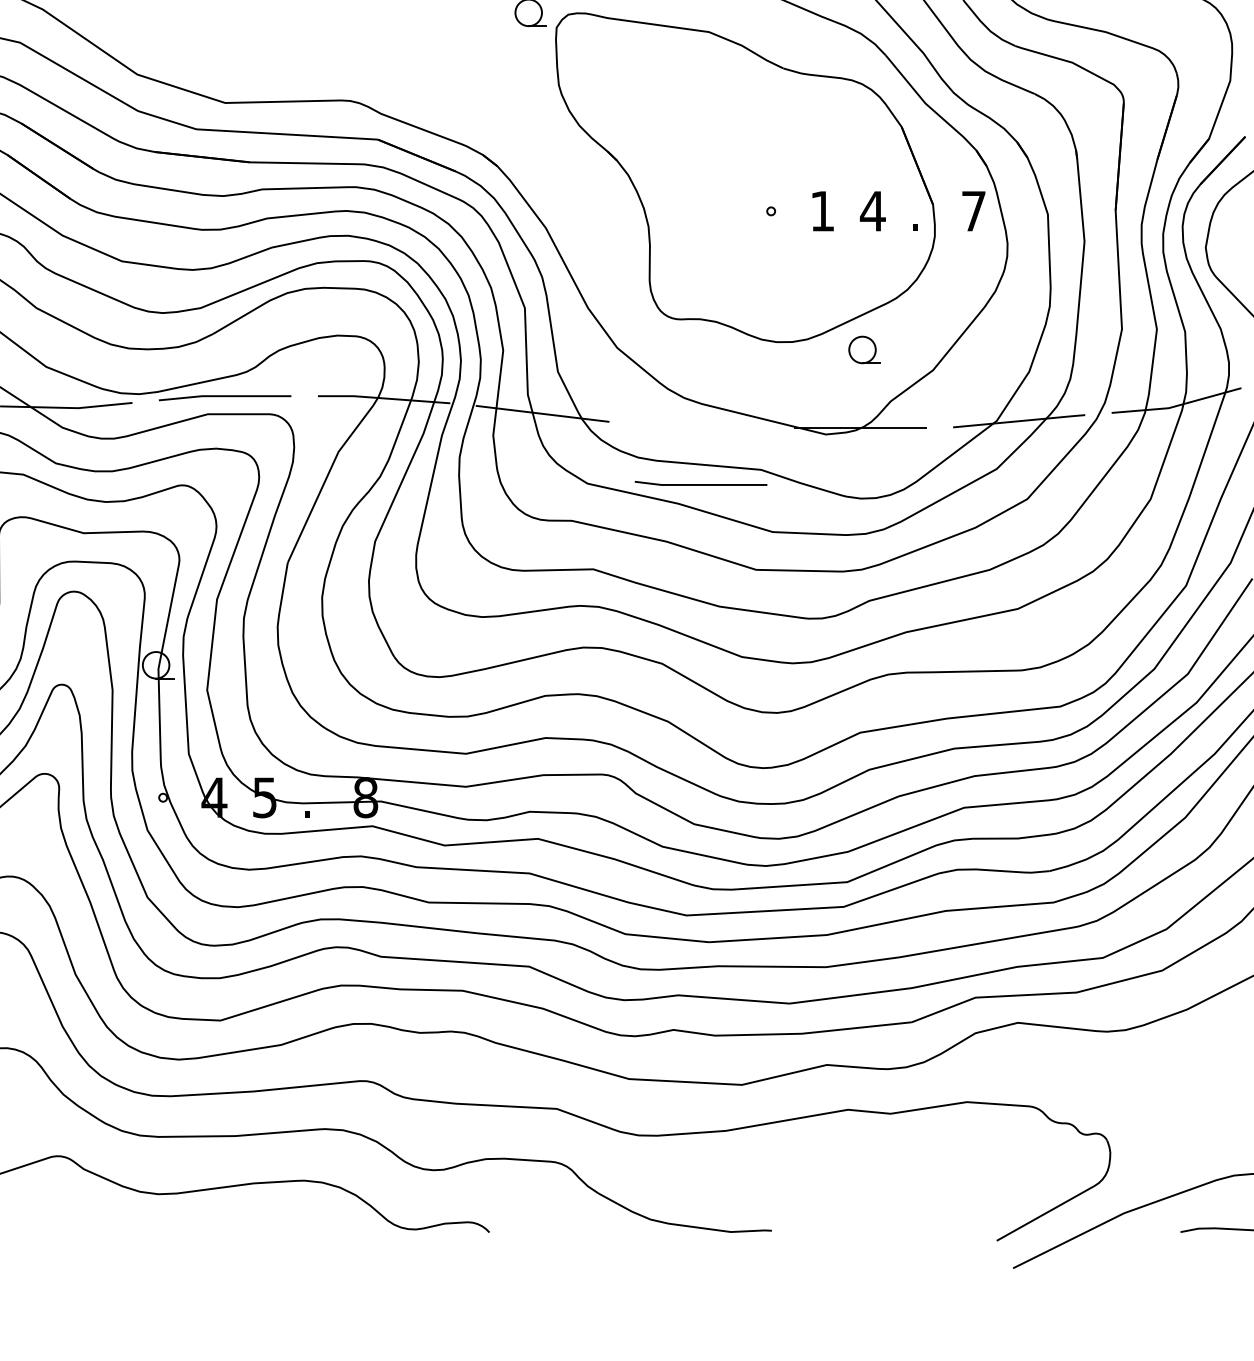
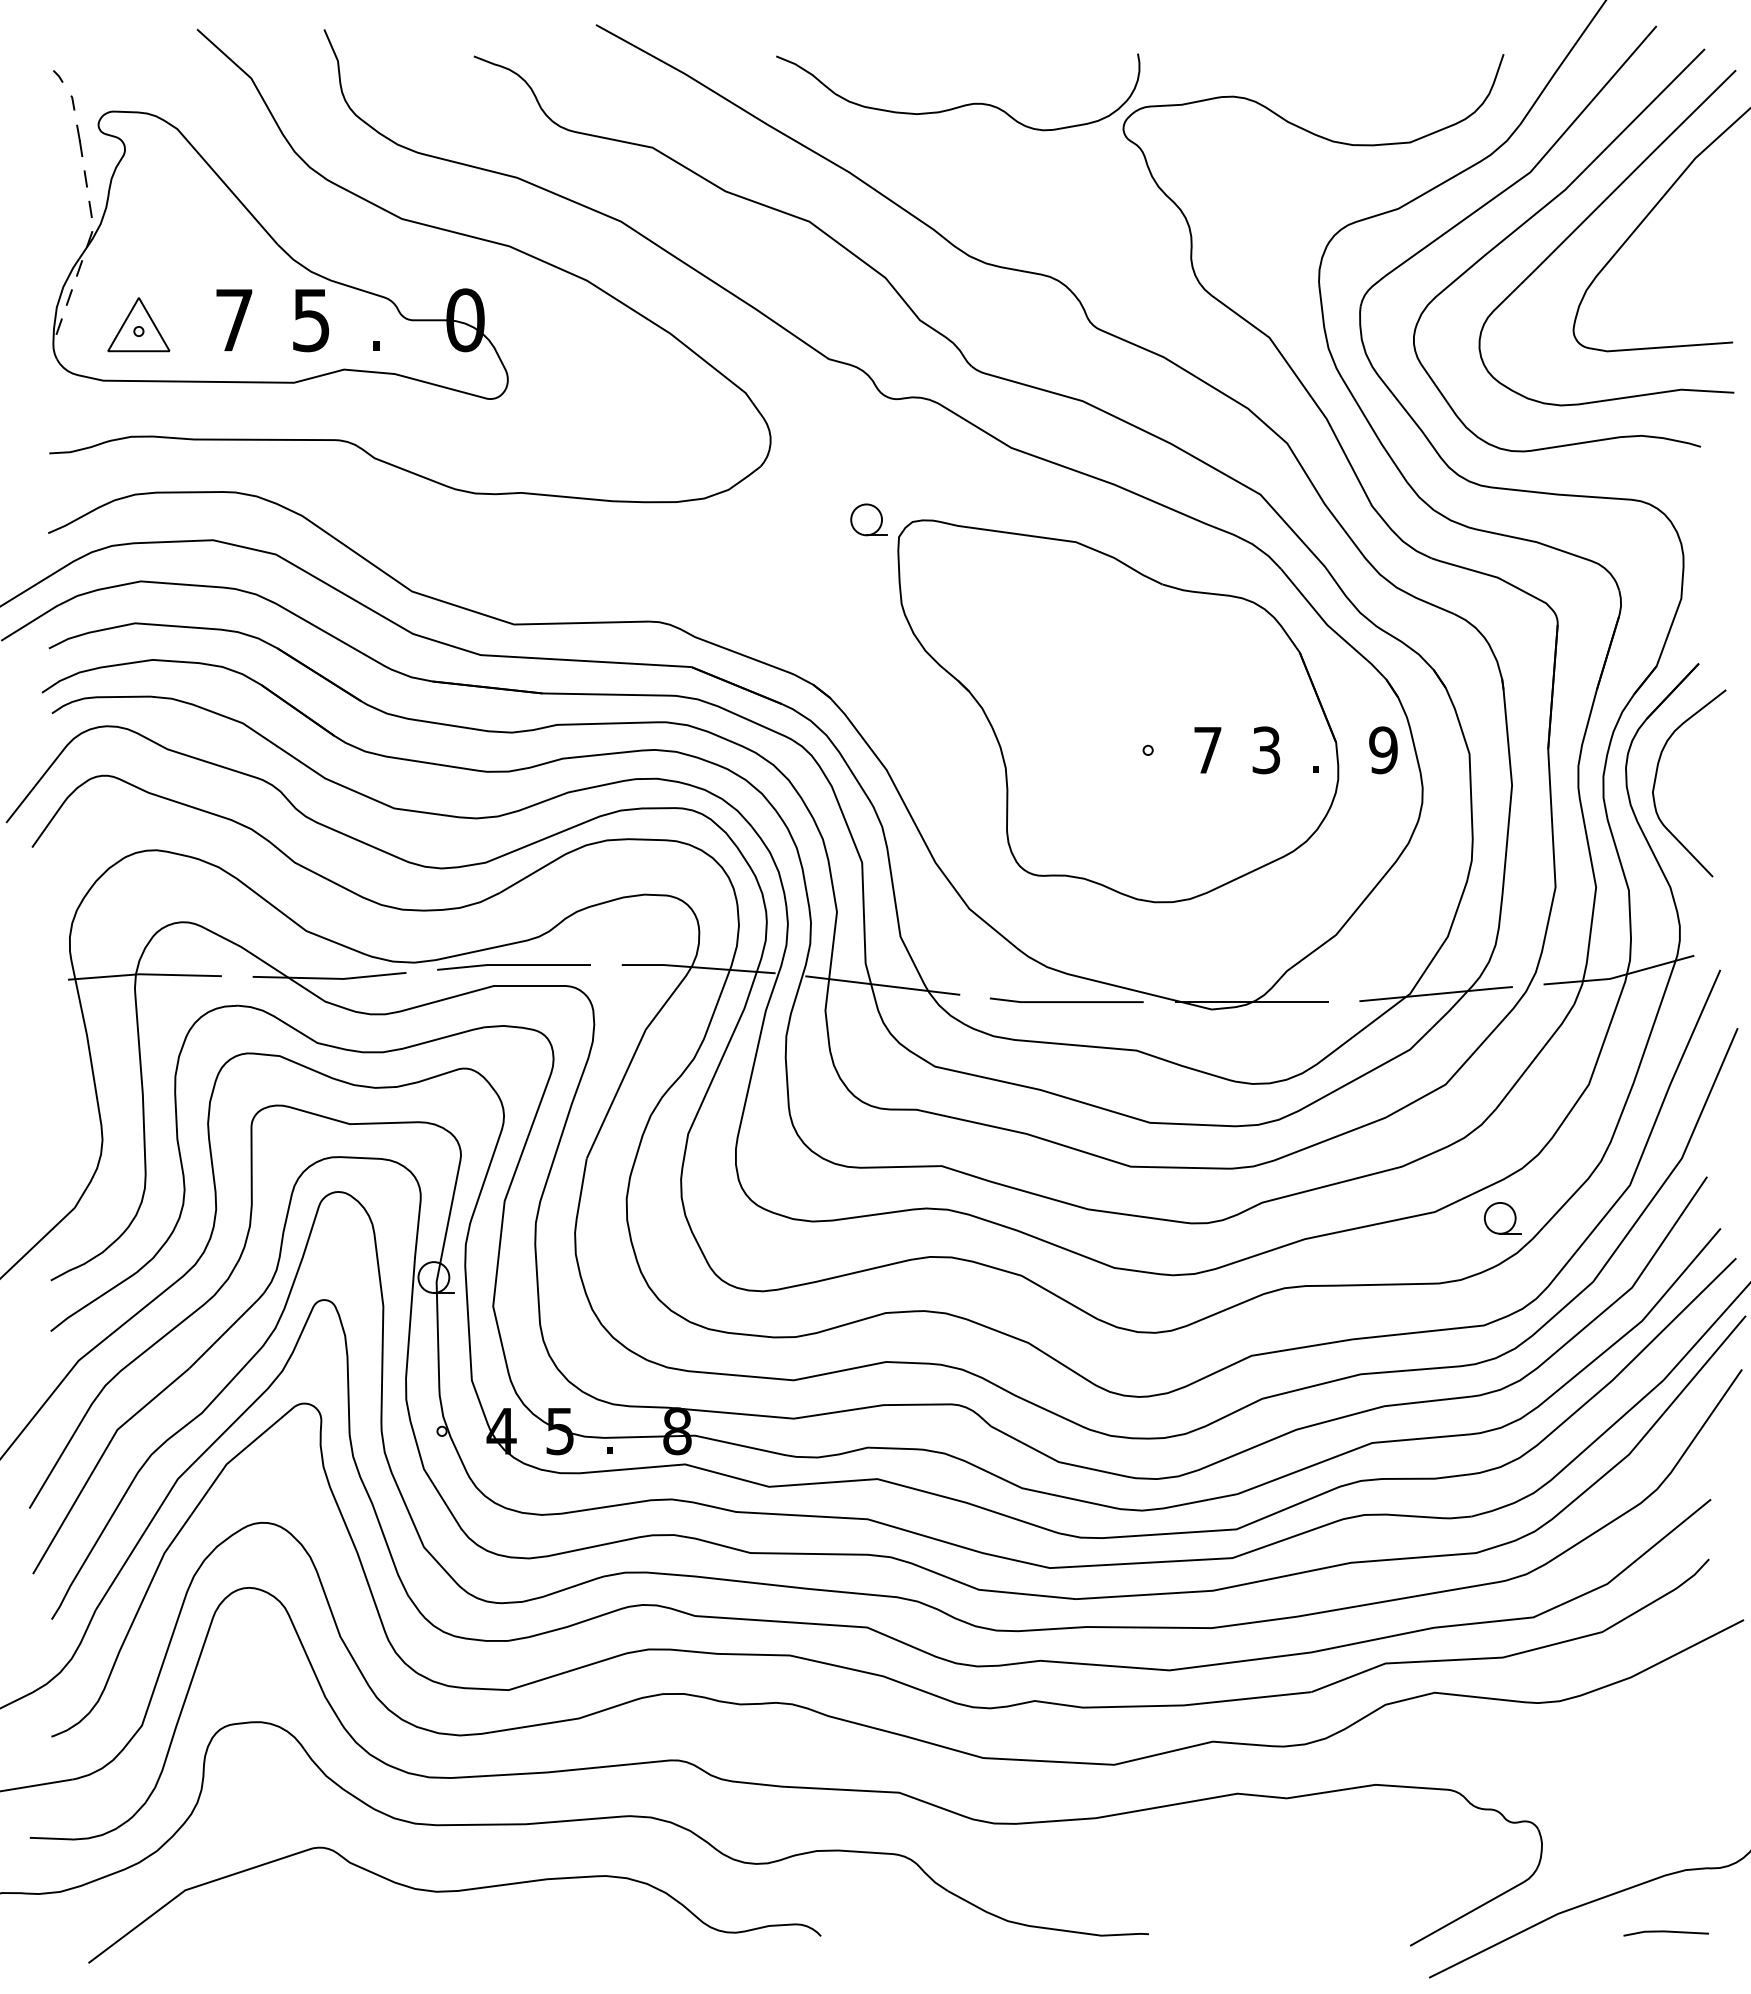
text: (822, 211) -> (1207, 750), 1 -> 7
text: (873, 211) -> (1266, 750), 4 -> 3
text: (973, 211) -> (1383, 750), 7 -> 9
part: (864, 350) -> (1502, 1218), moved
line: (700, 484) -> (1066, 1001), moved

